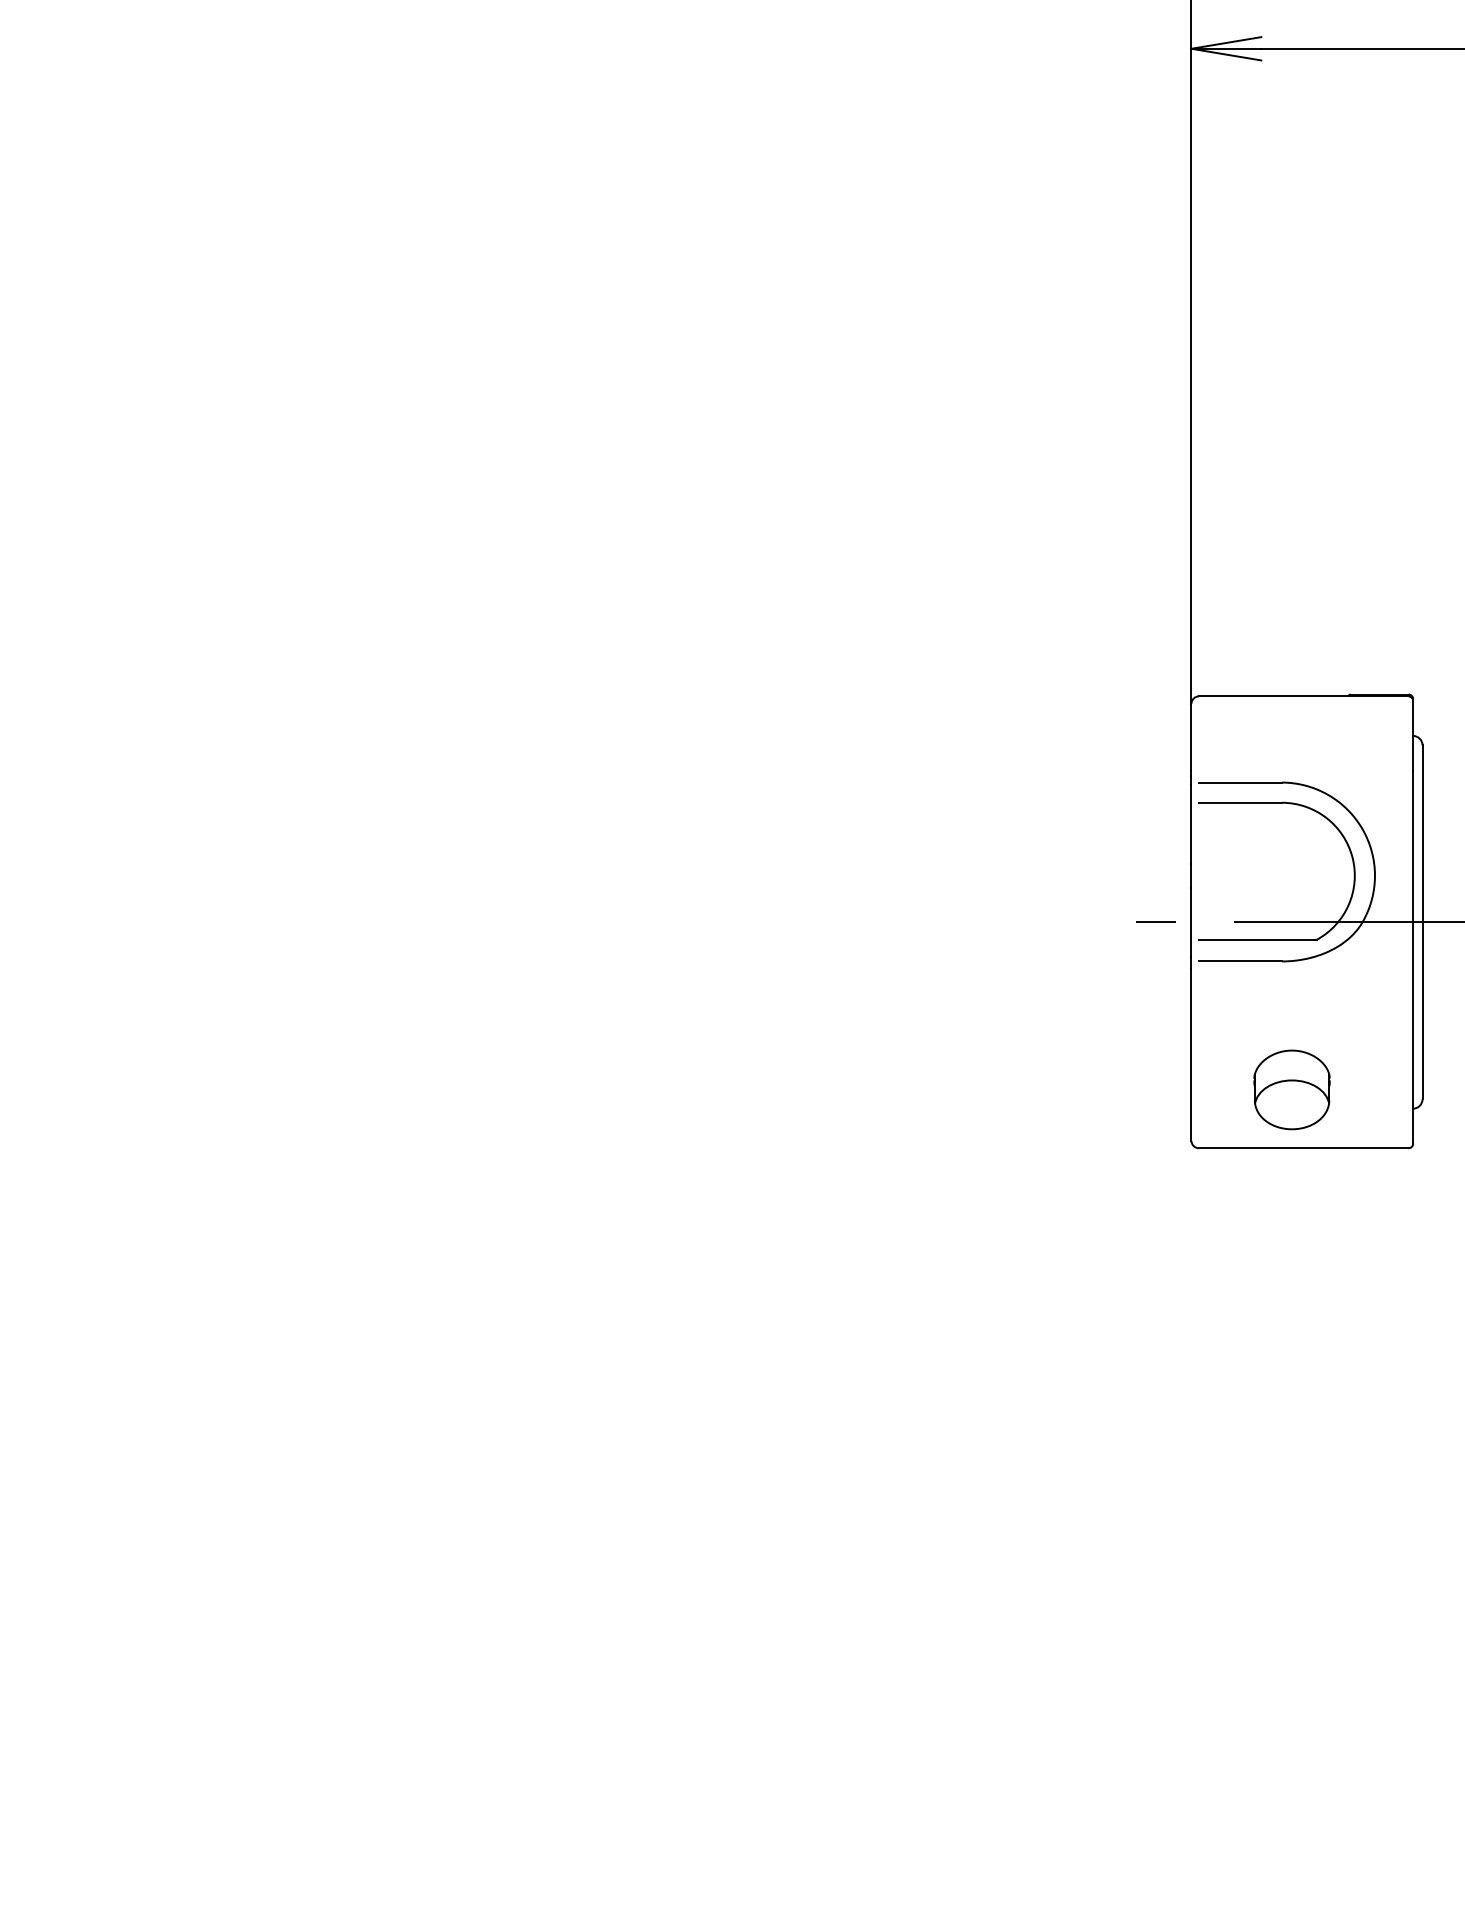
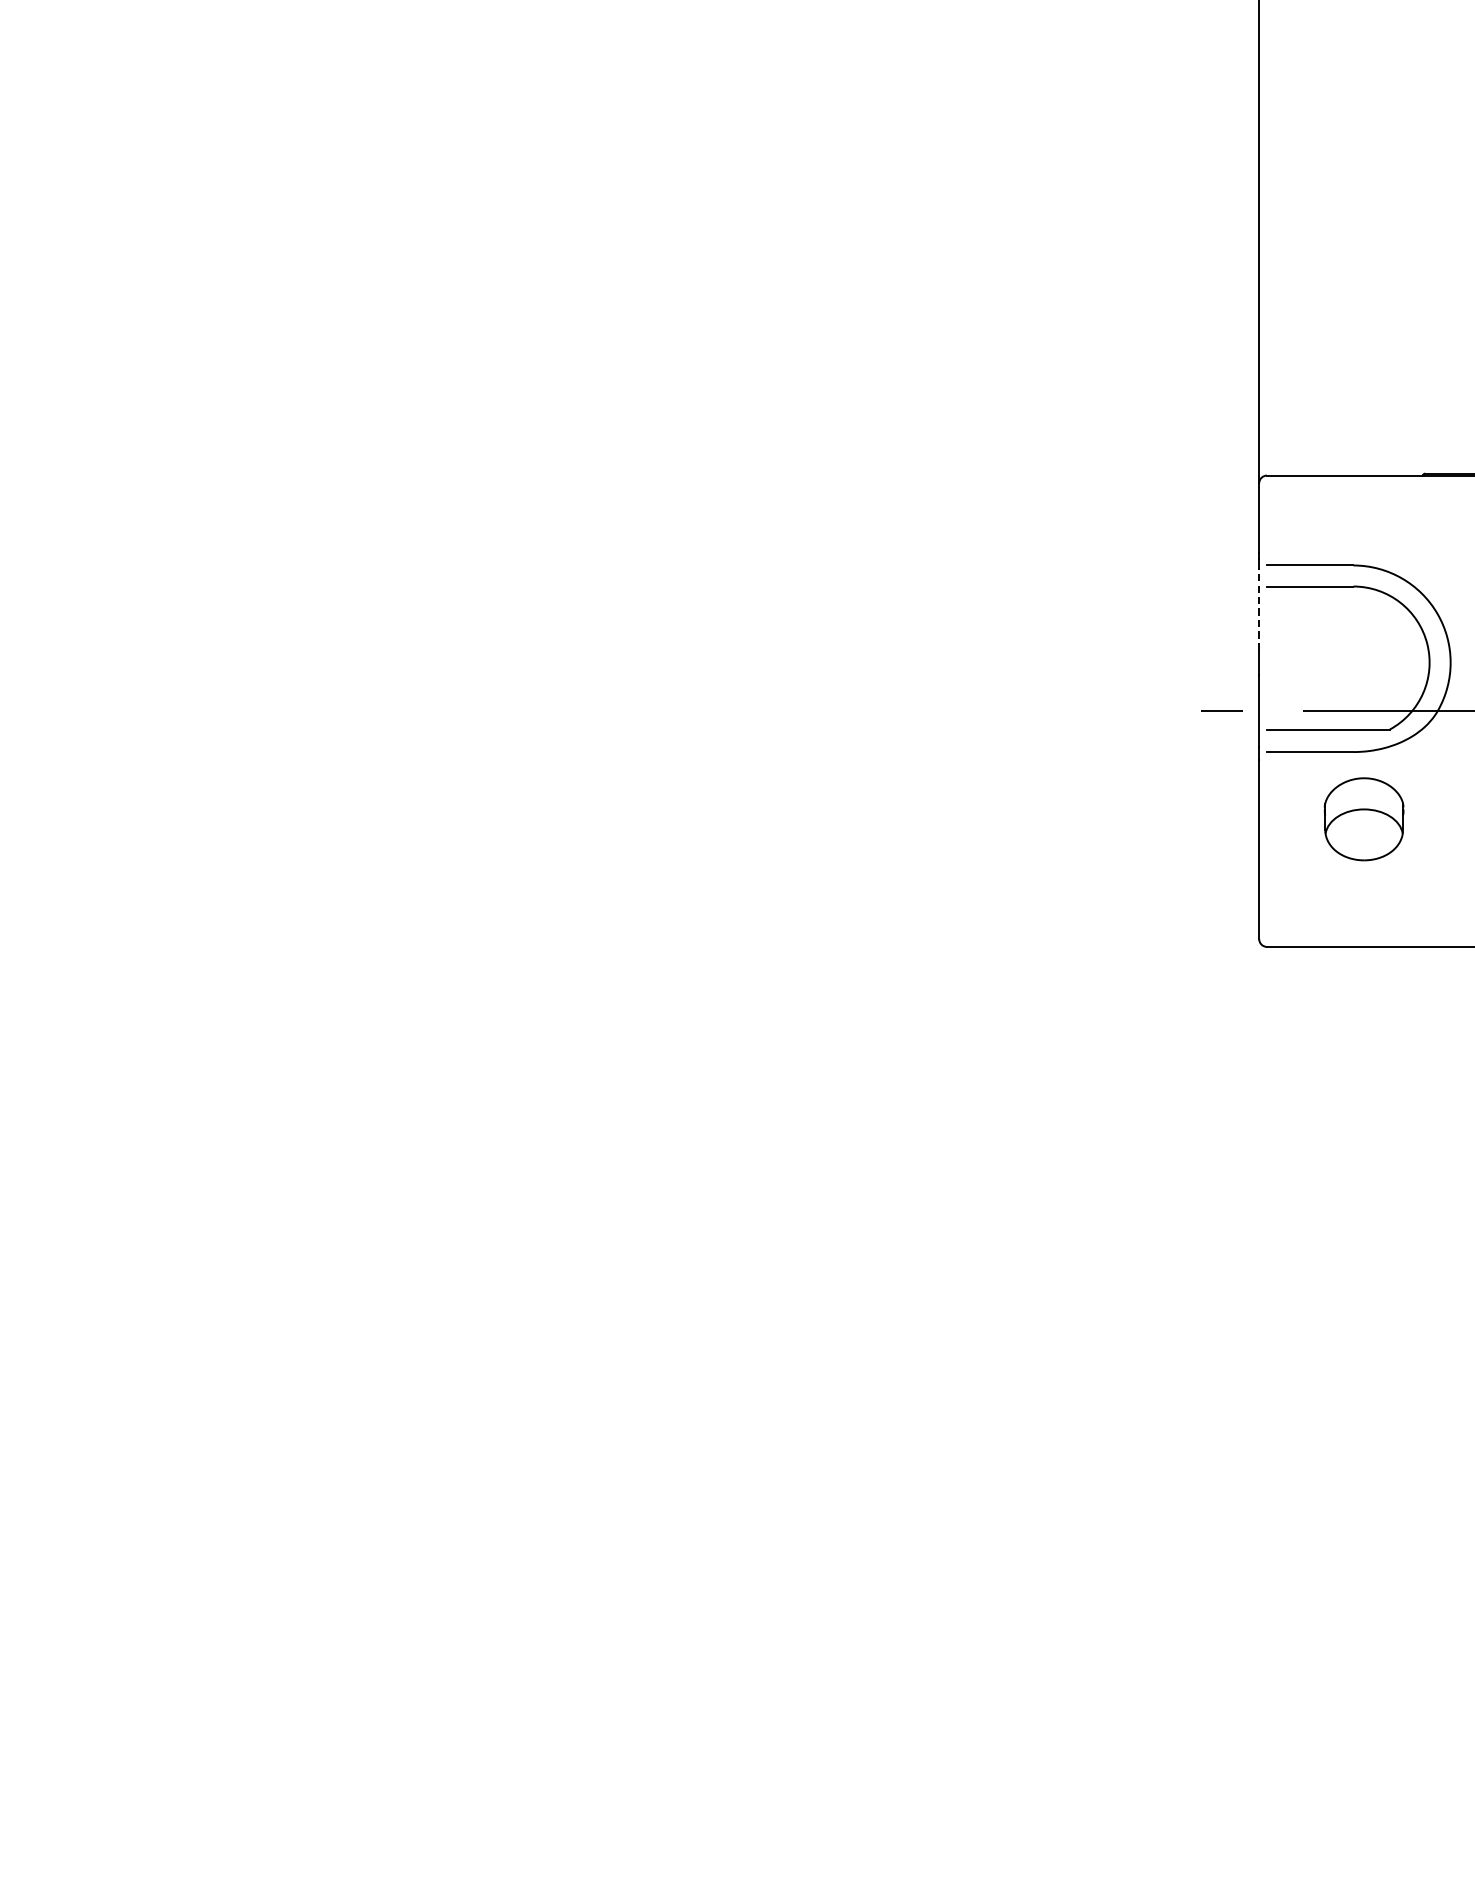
line: (1191, 824) -> (1259, 609), solid -> dashed
part: (1291, 1089) -> (1363, 818), moved

